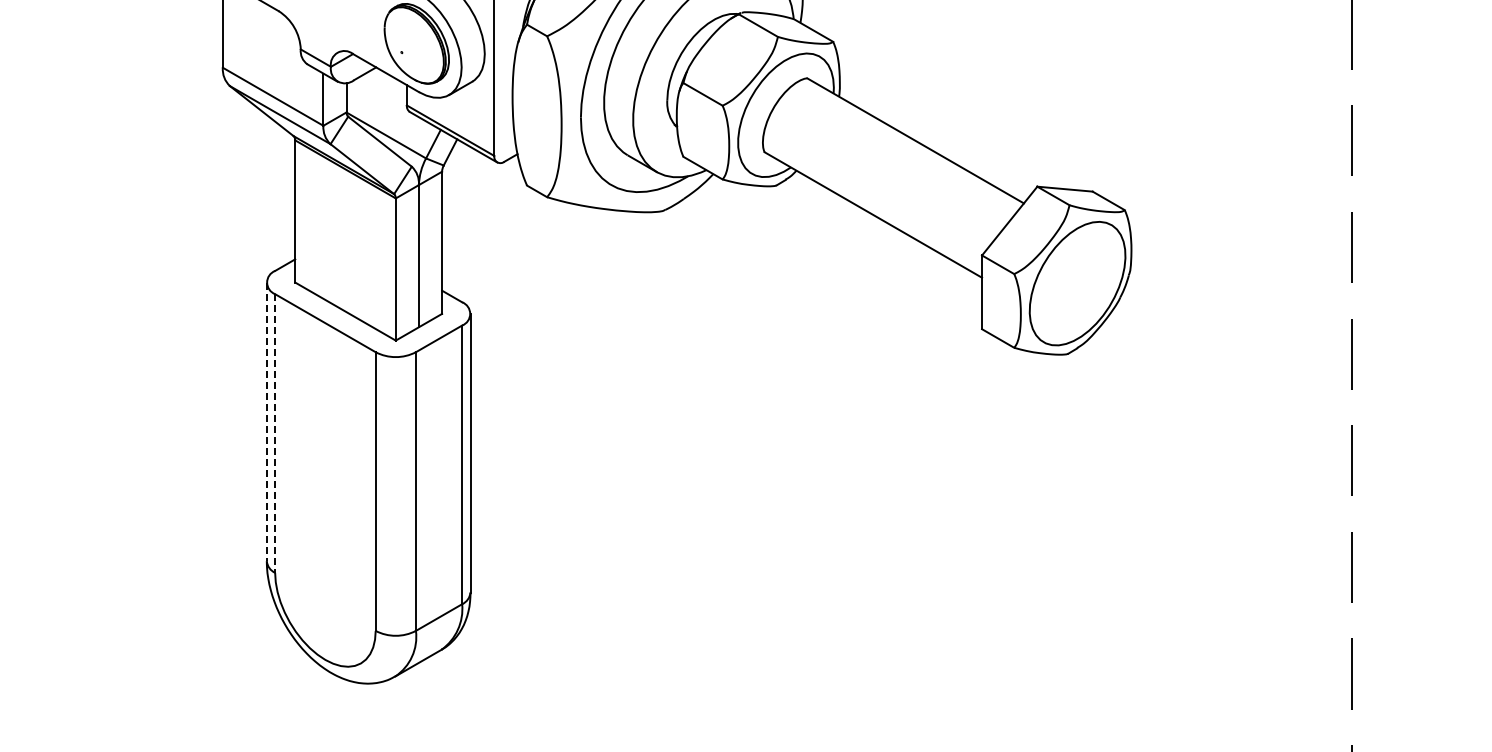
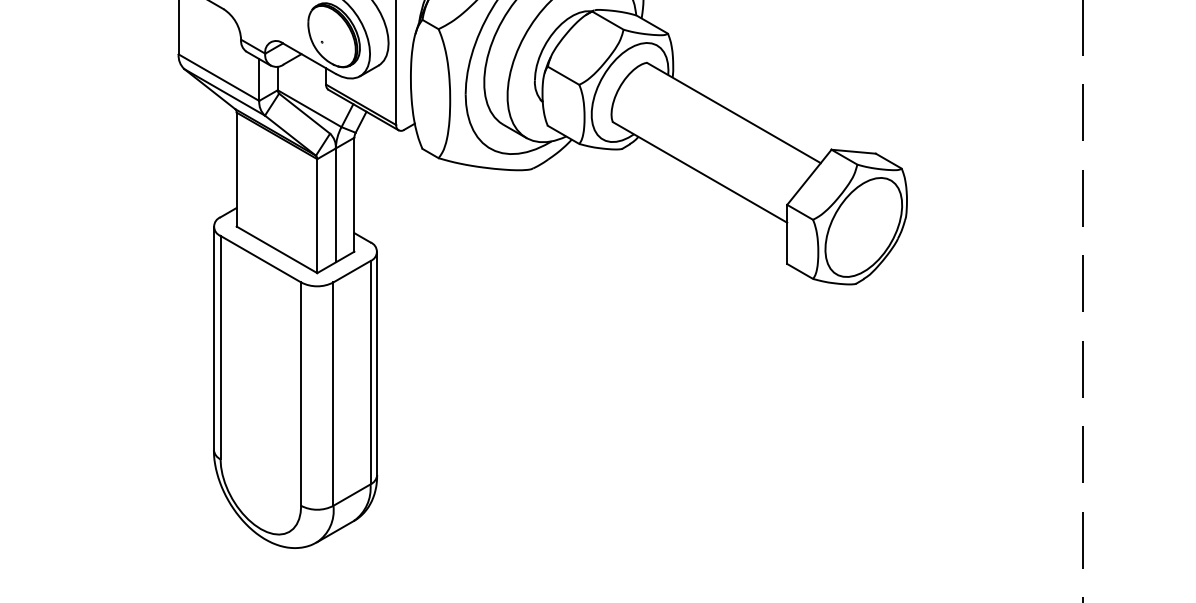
line: (266, 422) -> (213, 338), dashed -> solid
line: (275, 434) -> (220, 348), dashed -> solid

